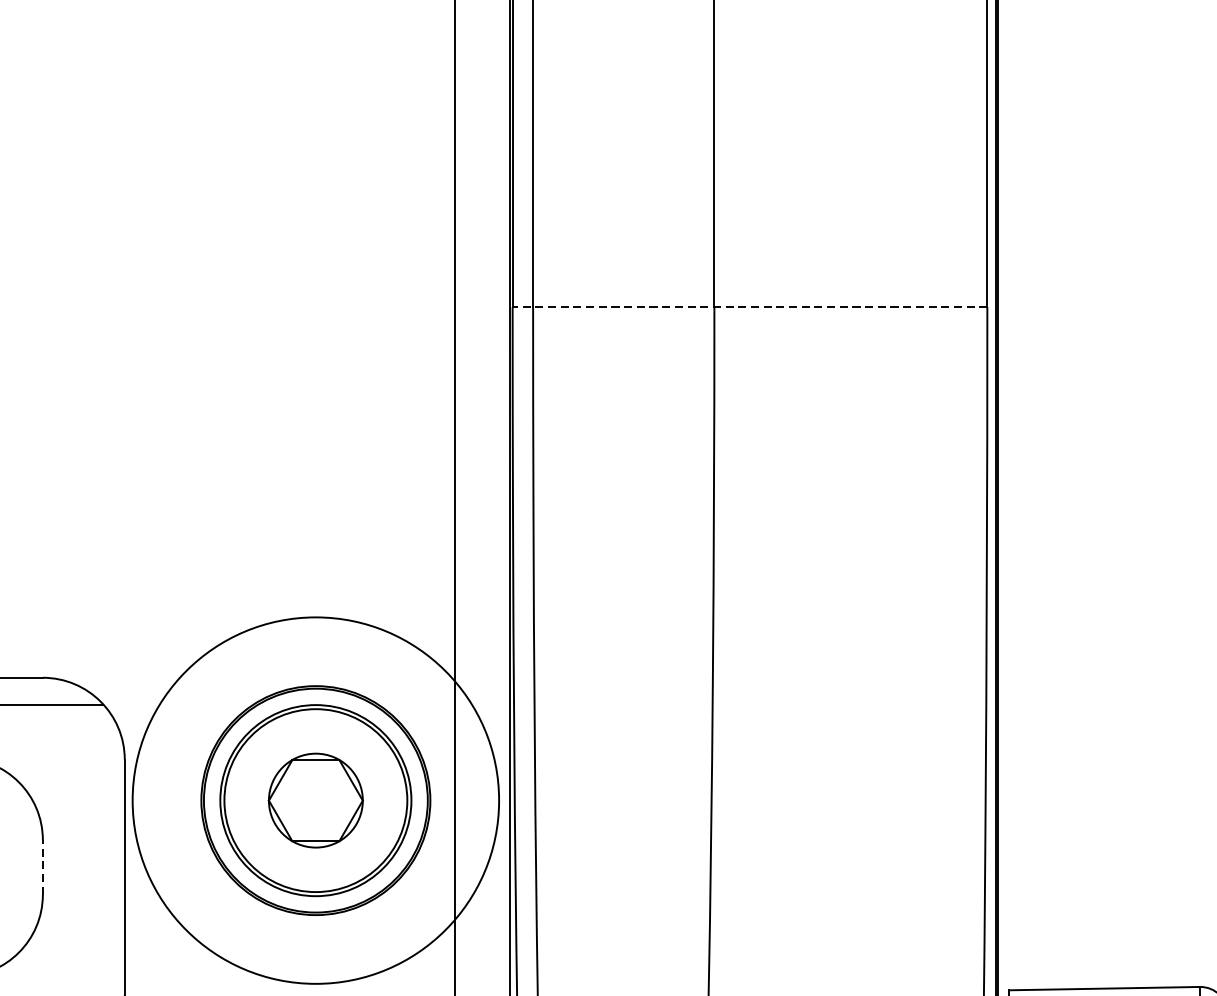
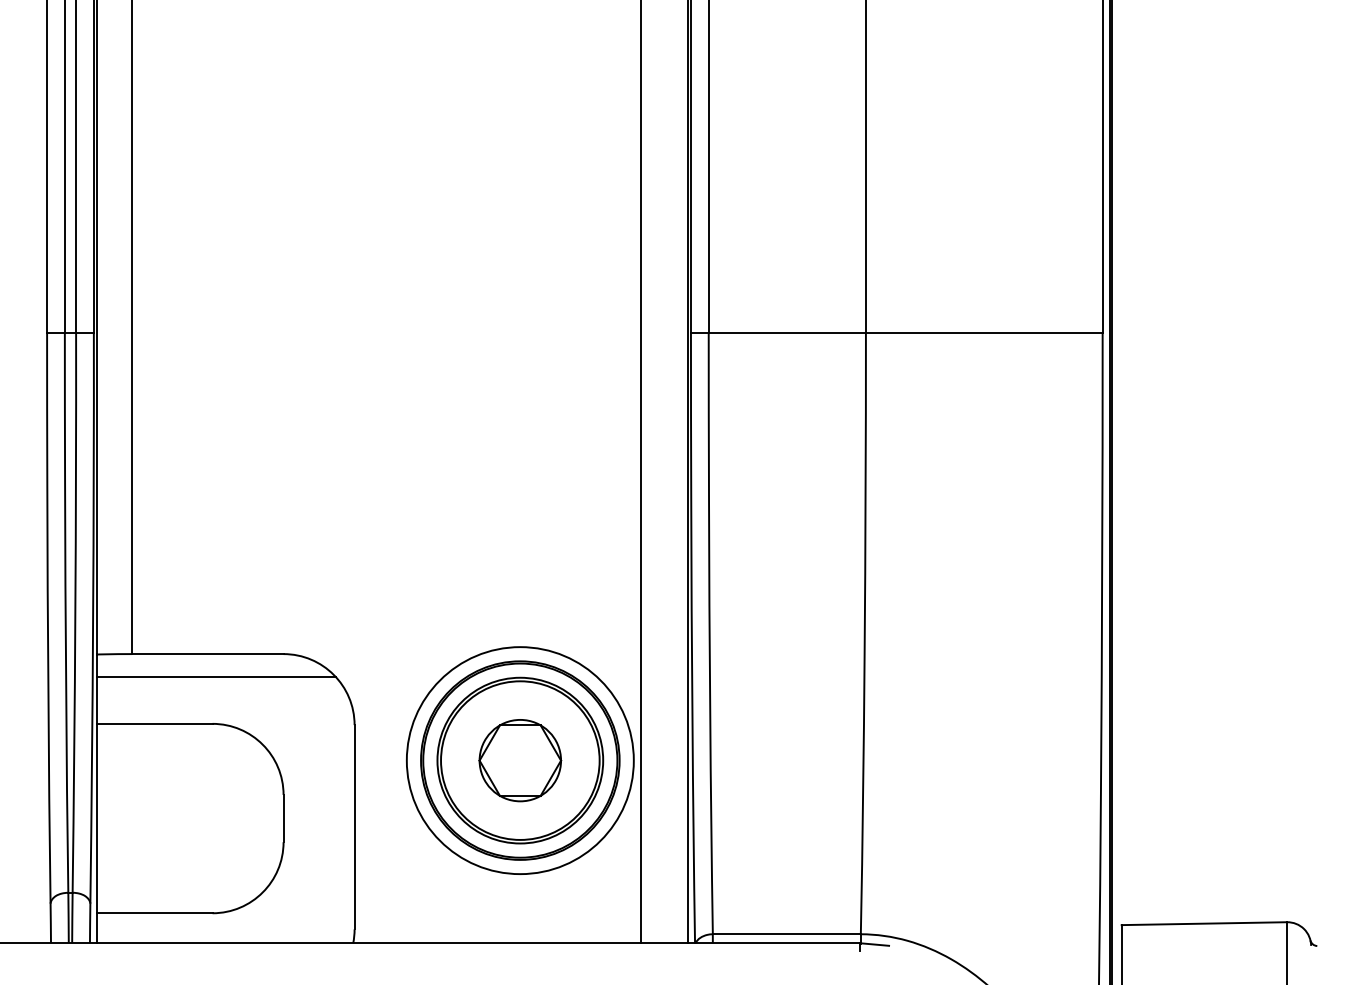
line: (749, 306) -> (896, 332), dashed -> solid
circle: (314, 800) -> (519, 760), size x0.71
line: (42, 867) -> (283, 818), dashed -> solid

